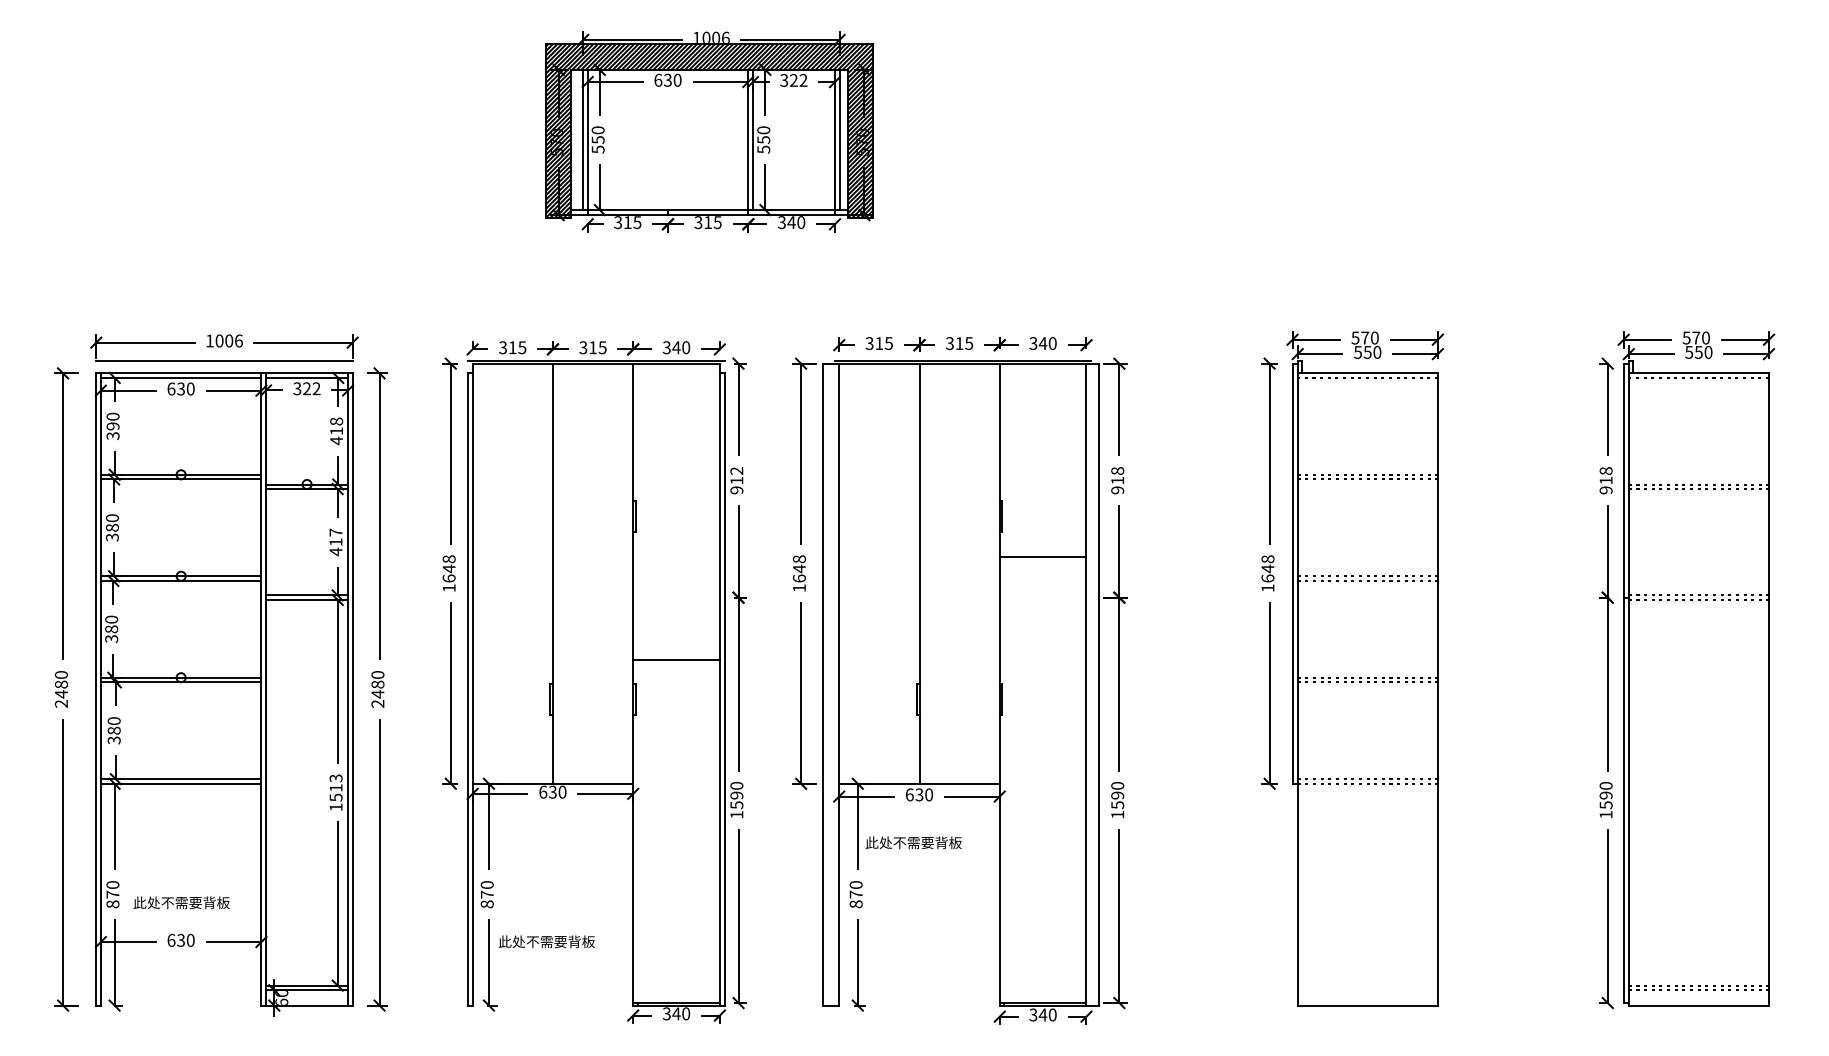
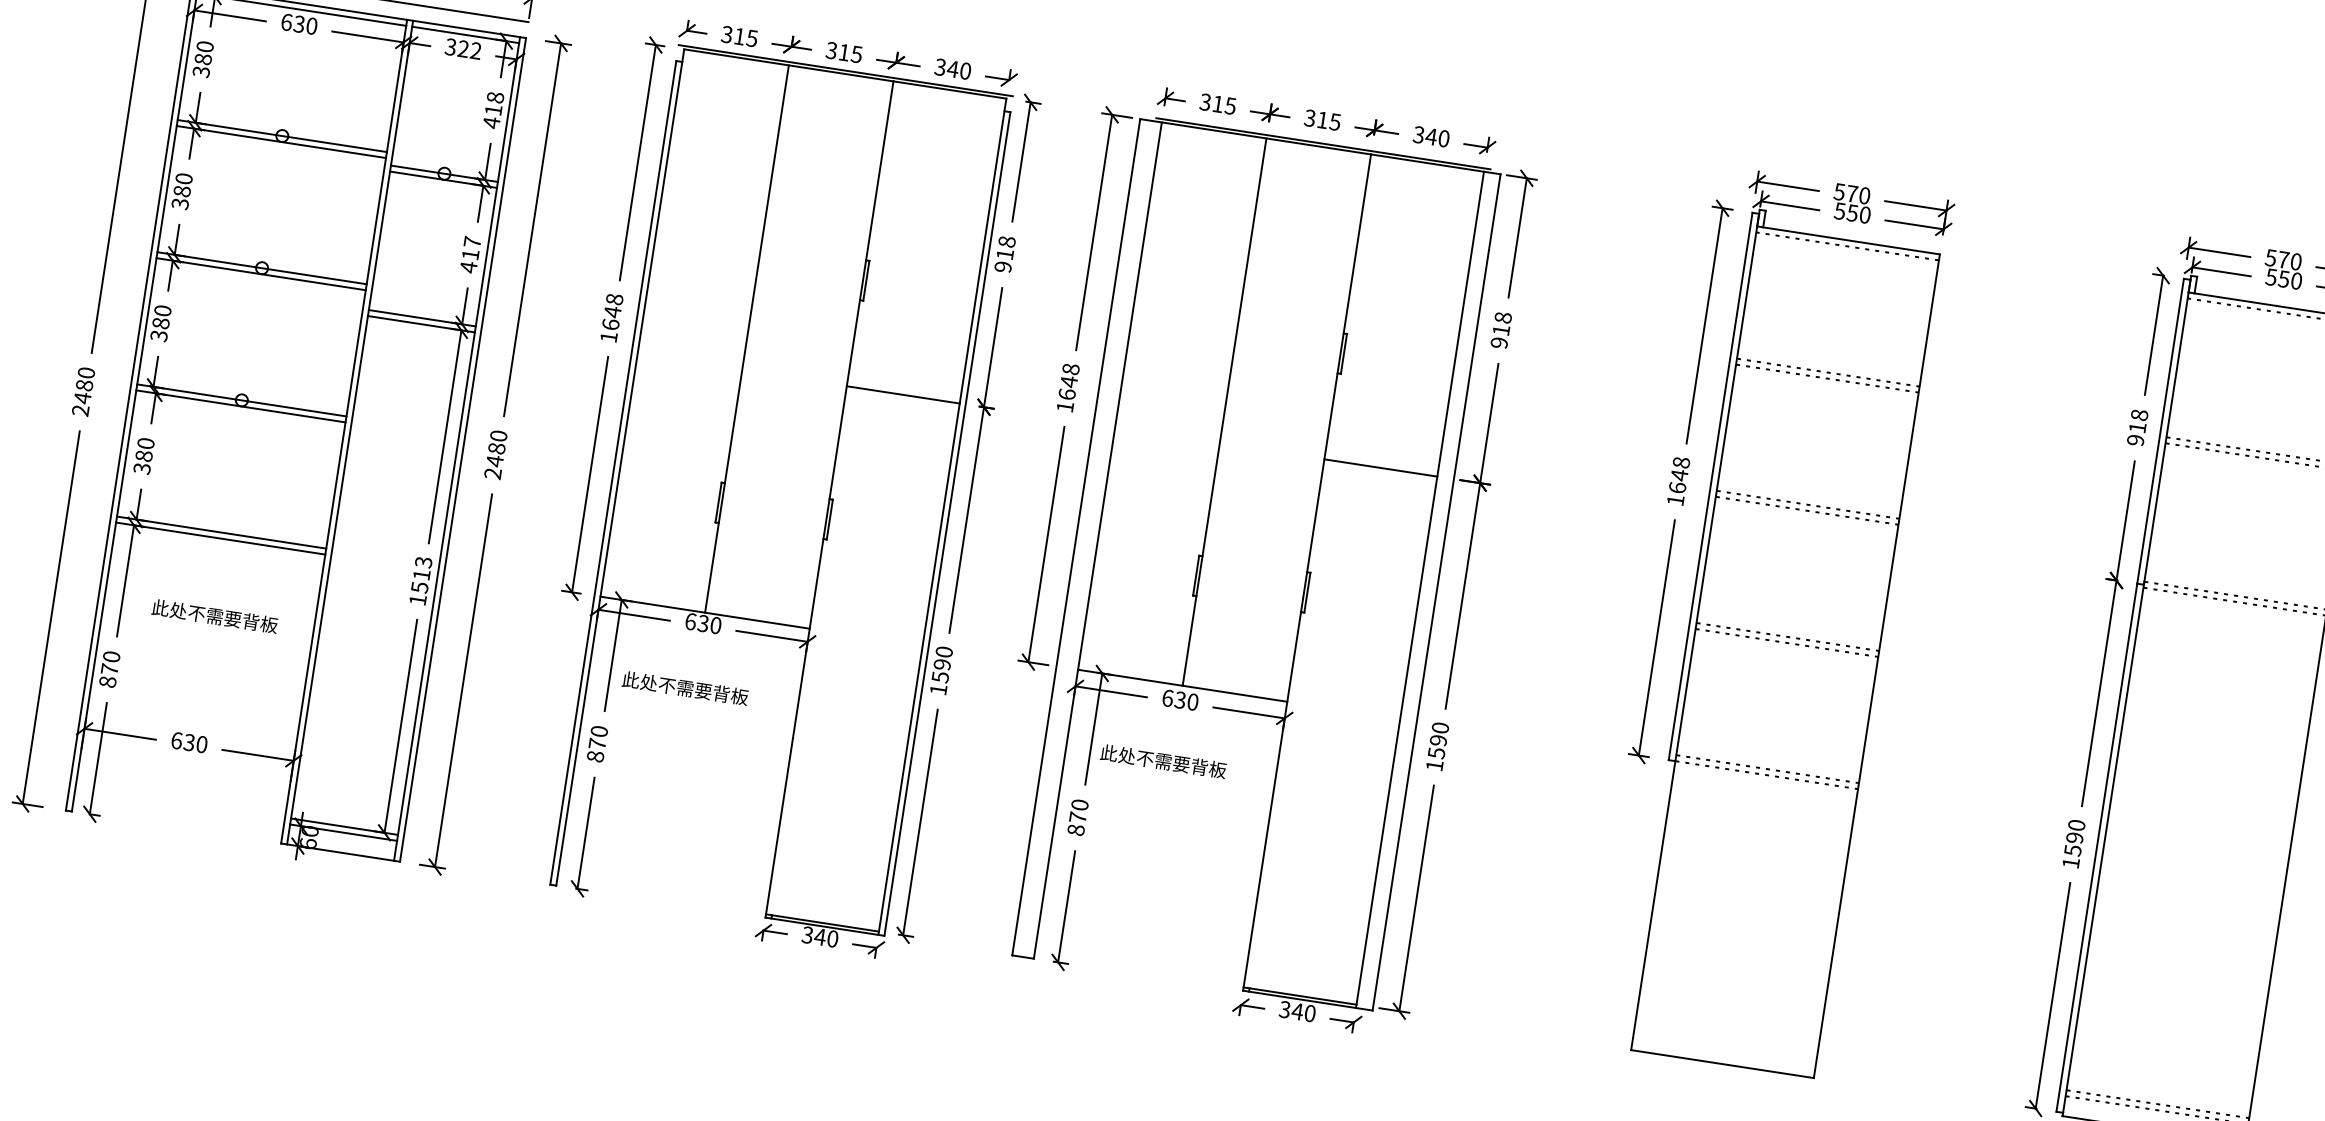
text: (112, 426) -> (202, 59), 390 -> 380
text: (736, 470) -> (1006, 241), 912 -> 918
line: (1042, 556) -> (1380, 467), moved
line: (676, 659) -> (903, 394), moved
text: (181, 902) -> (214, 615), moved
text: (546, 941) -> (685, 687), moved

